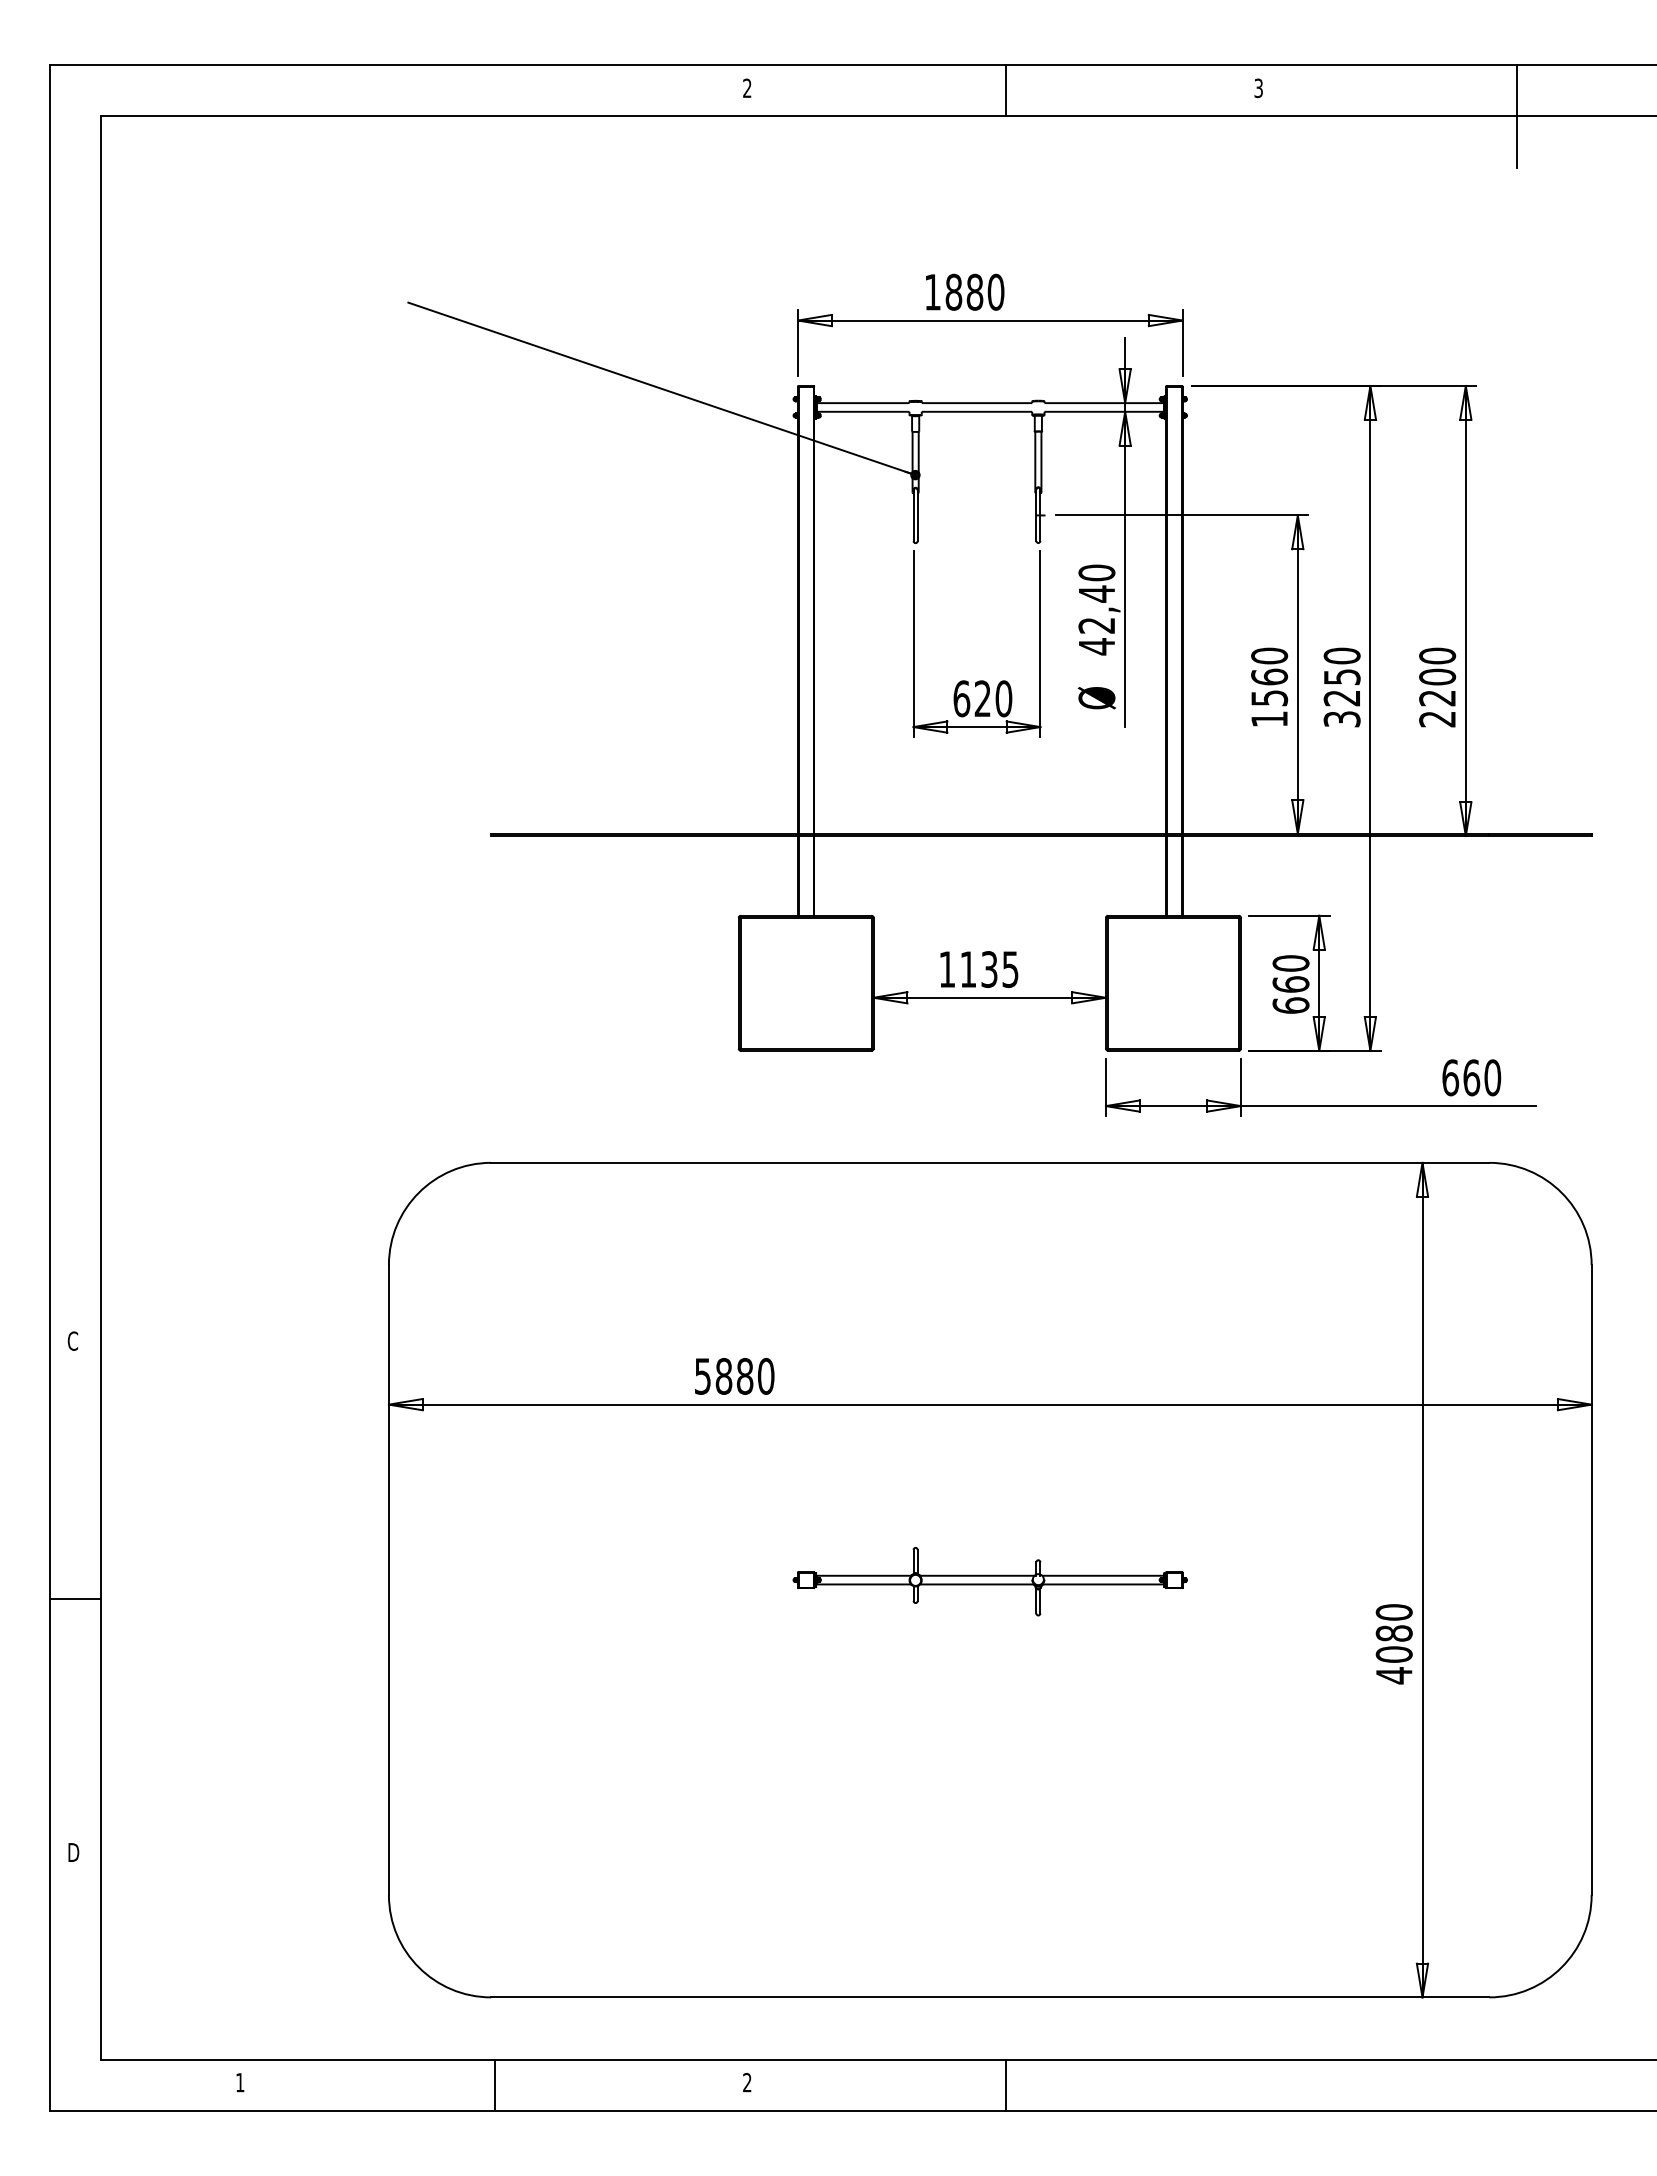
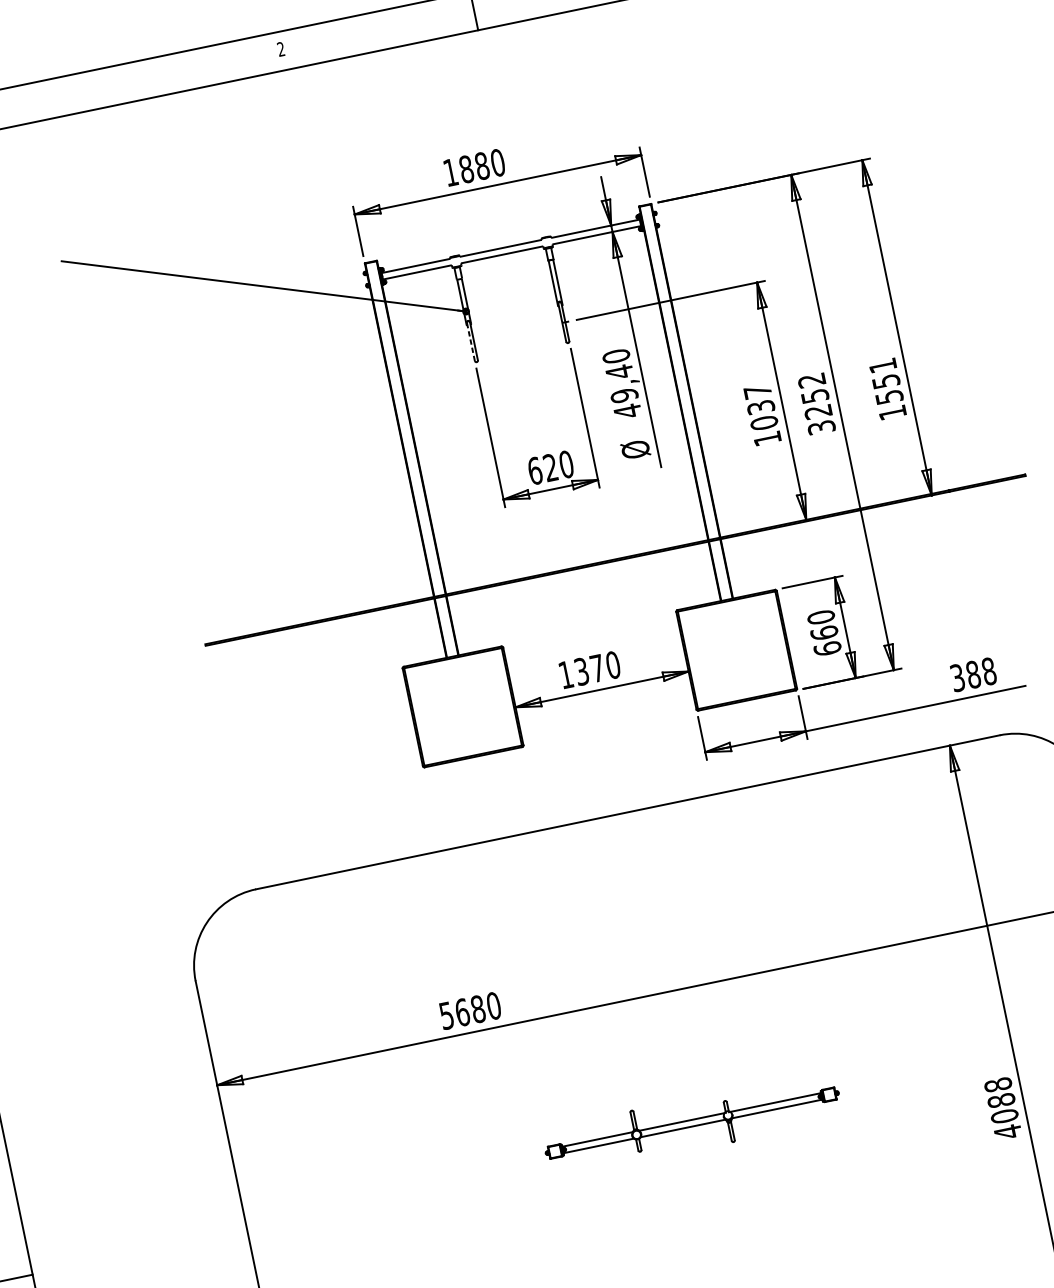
line: (913, 516) -> (471, 342), solid -> dashed
text: (1096, 625) -> (624, 395), 42,40 -> 49,40
text: (1341, 655) -> (811, 380), 3250 -> 3252
text: (1269, 676) -> (760, 406), 1560 -> 1037
text: (1437, 687) -> (887, 389), 2200 -> 1551
text: (989, 969) -> (597, 668), 1135 -> 1370
text: (1471, 1077) -> (973, 674), 660 -> 388
text: (723, 1376) -> (462, 1012), 5880 -> 5680
text: (1394, 1612) -> (998, 1084), 4080 -> 4088

